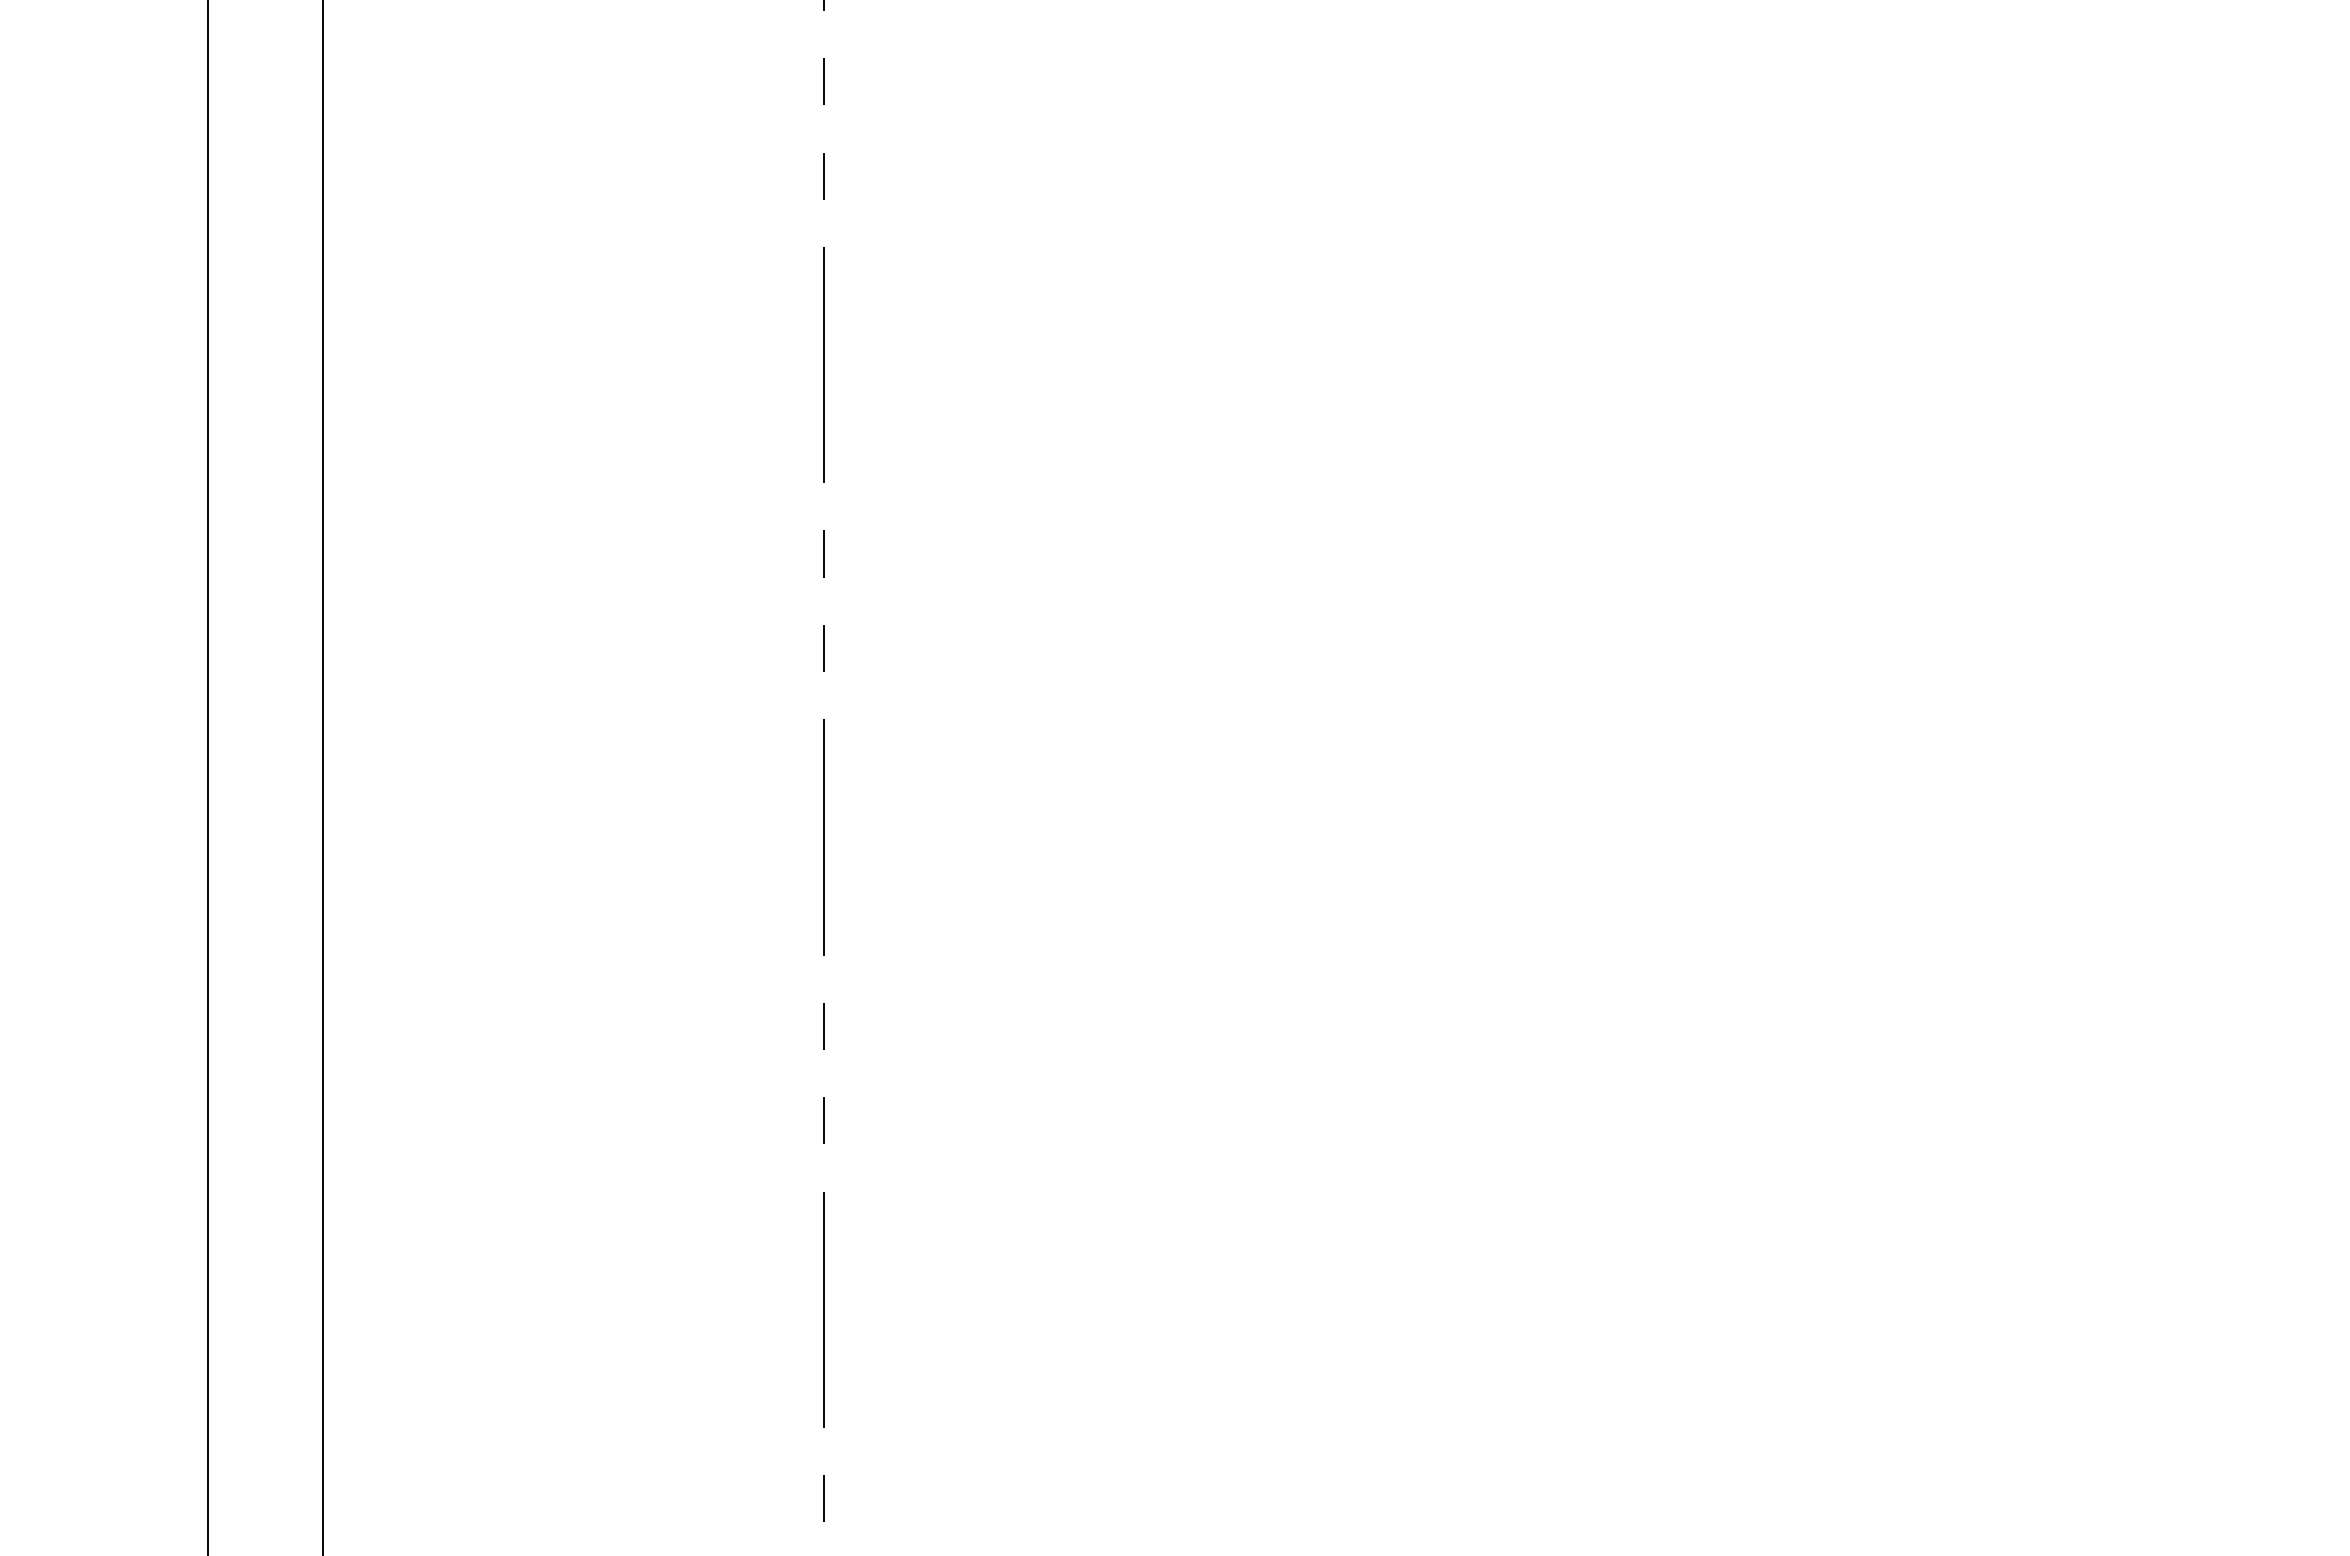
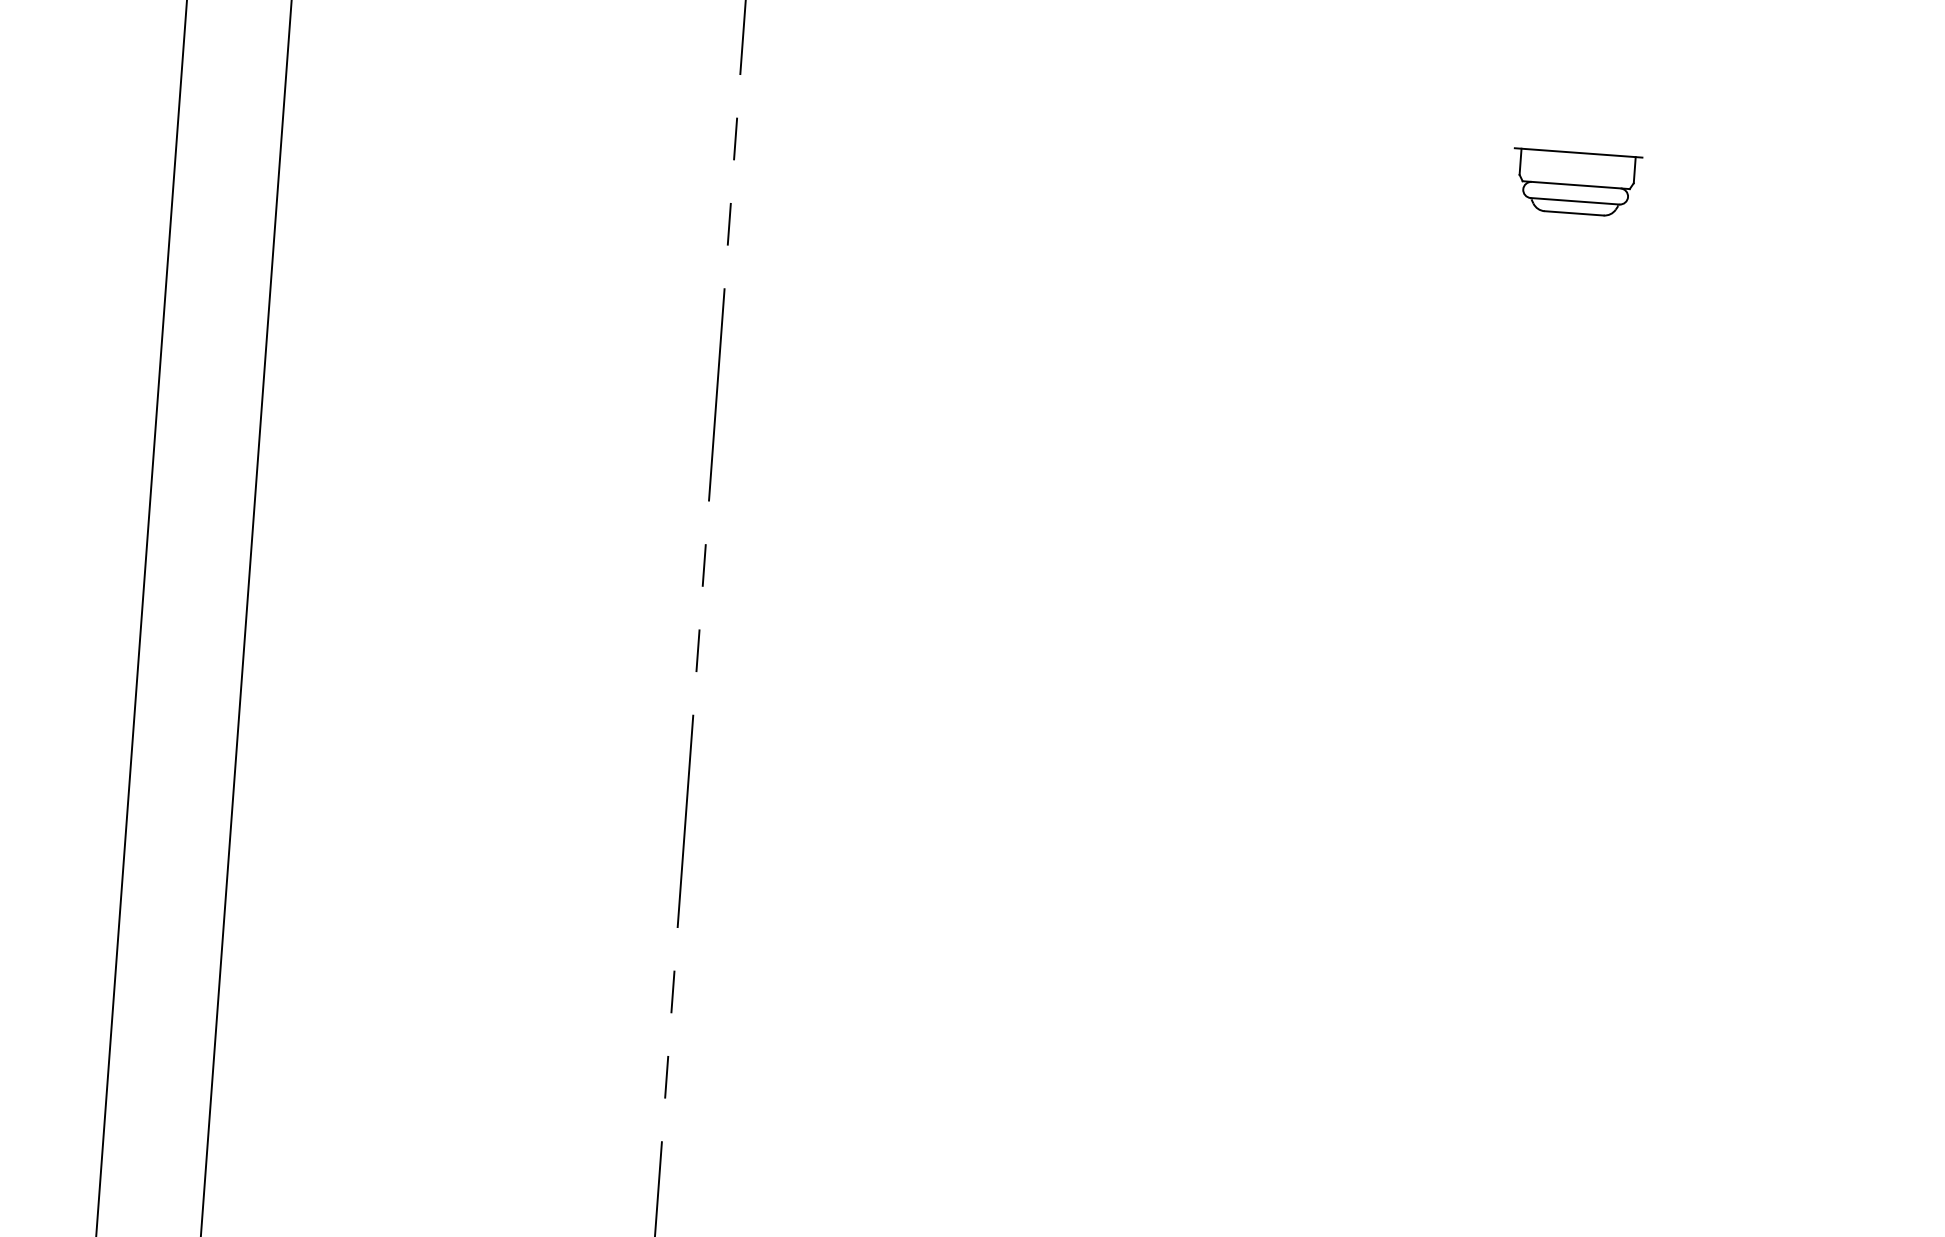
part: (1753, 62) -> (1576, 183), added

